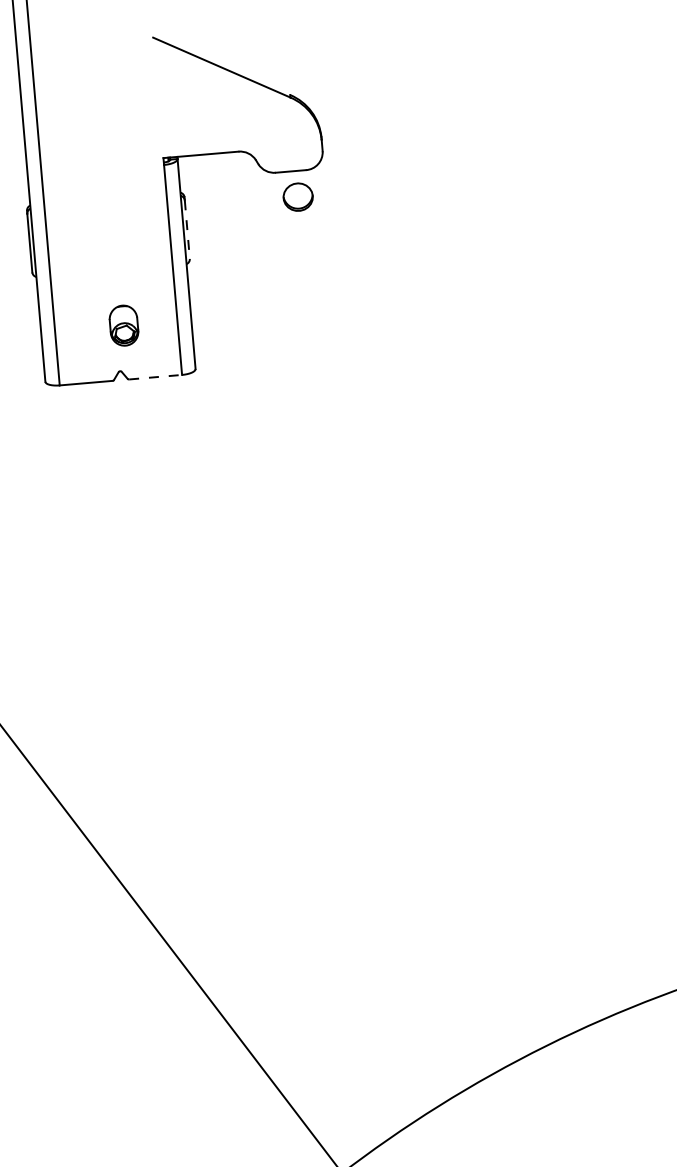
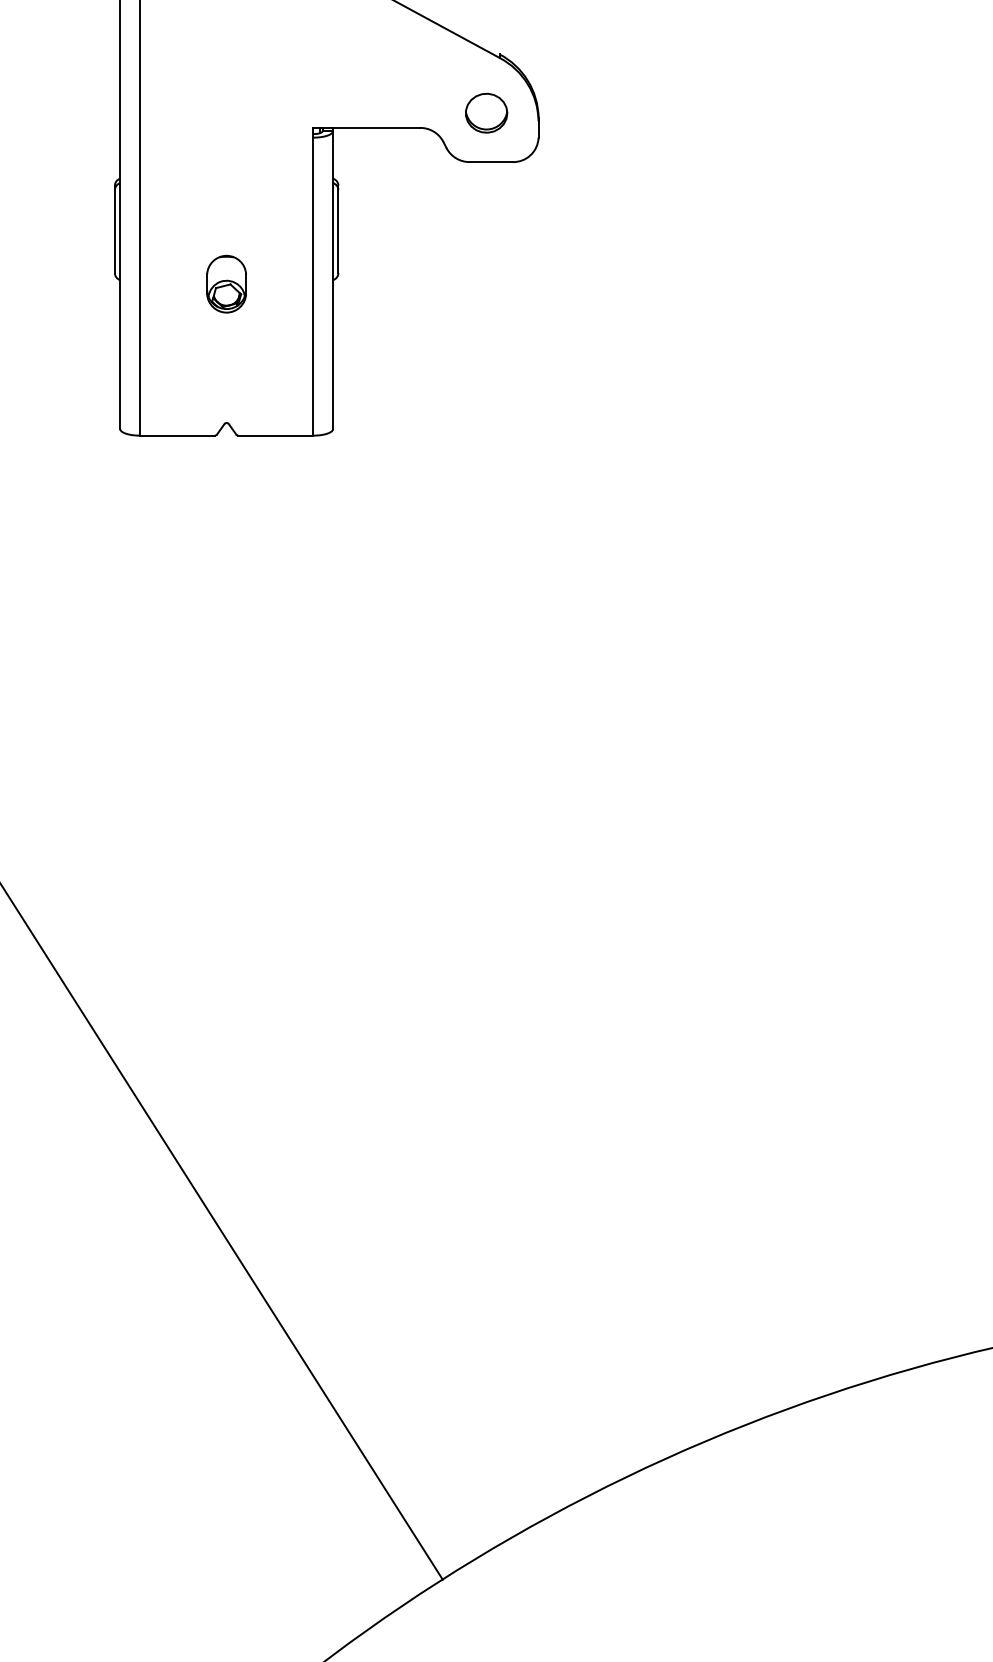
part: (298, 196) -> (486, 112), moved
line: (187, 229) -> (338, 231), dashed -> solid
part: (123, 325) -> (226, 283), moved
line: (155, 377) -> (275, 435), dashed -> solid

